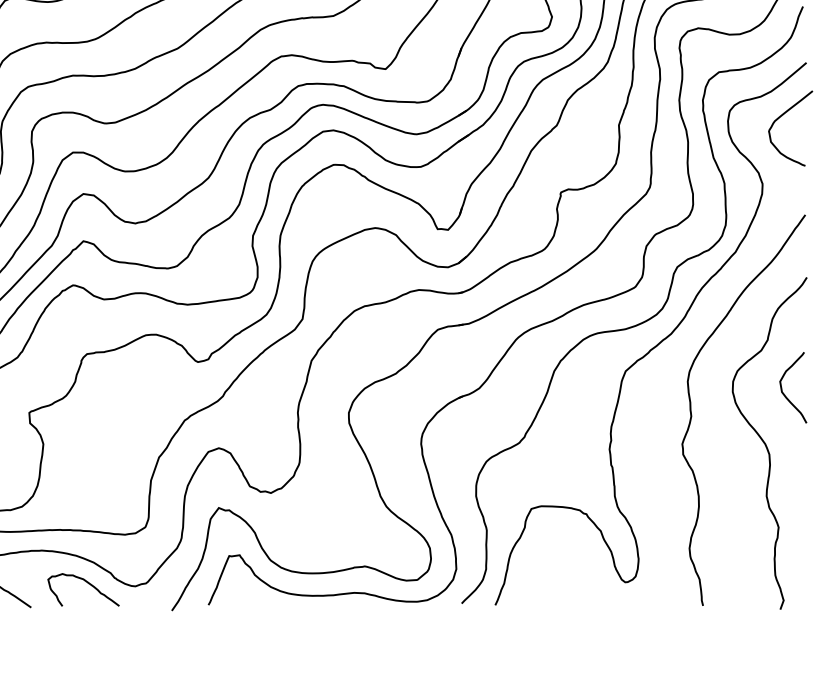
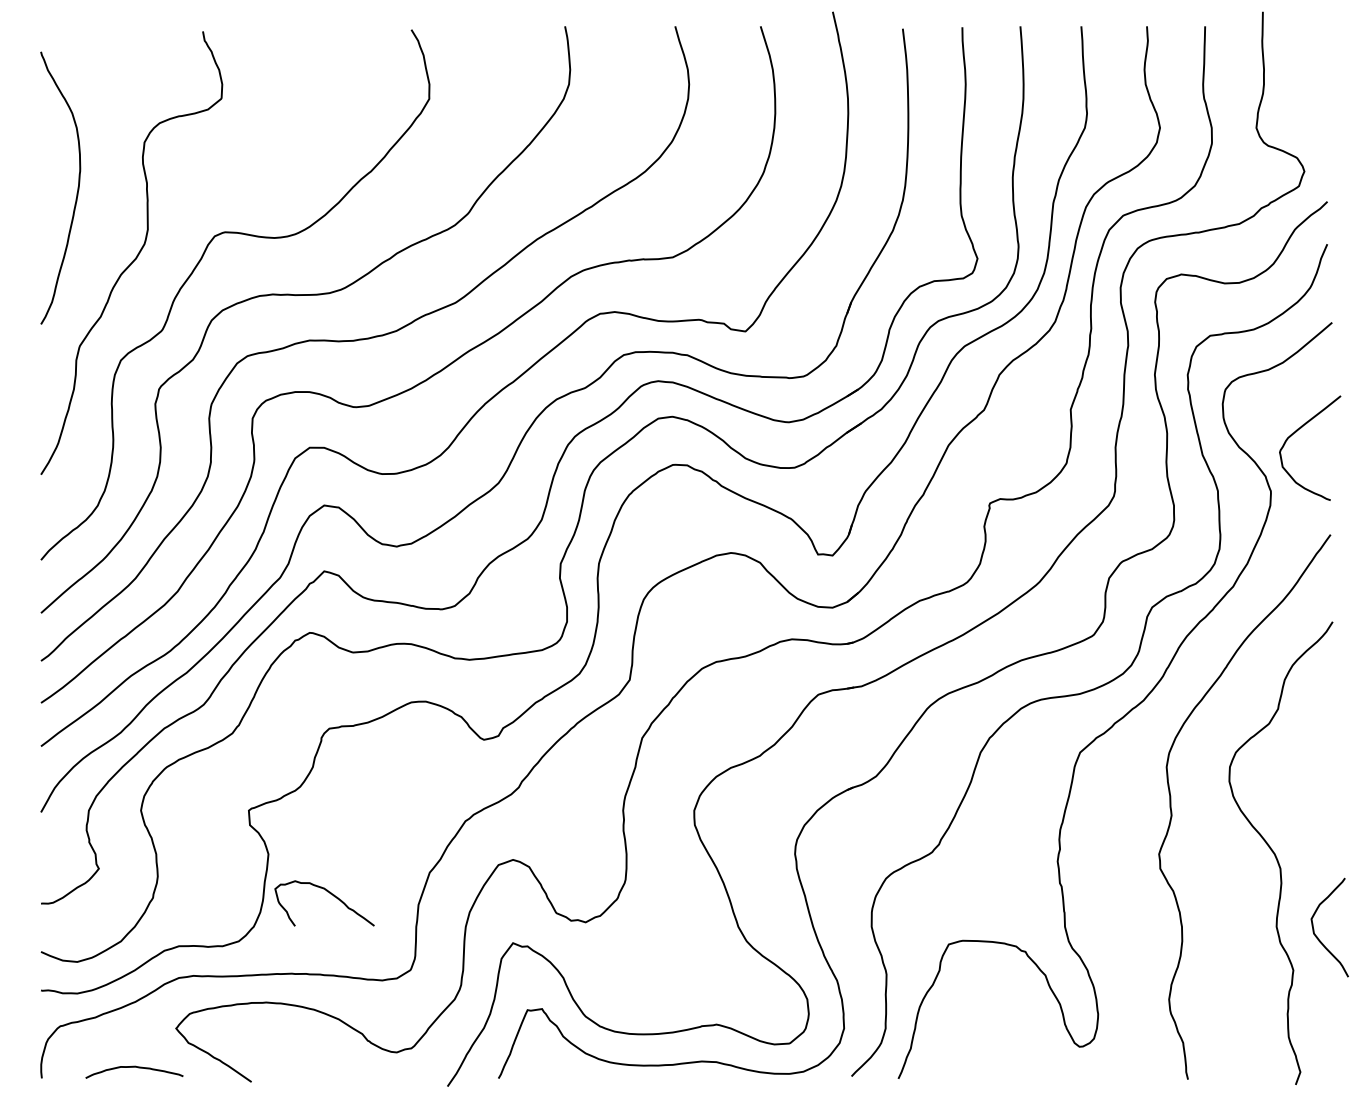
curve: (780, 117) -> (1296, 432), moved
curve: (785, 394) -> (1318, 937), moved
curve: (87, 583) -> (330, 894), moved

